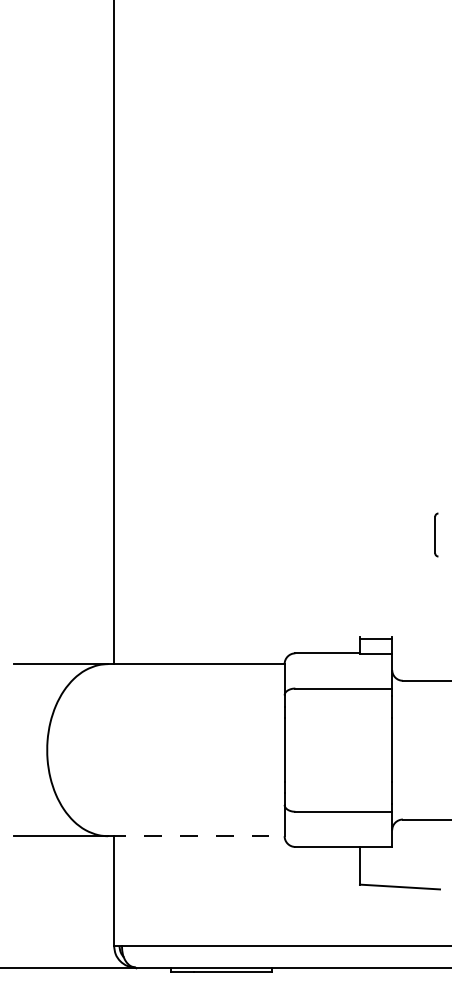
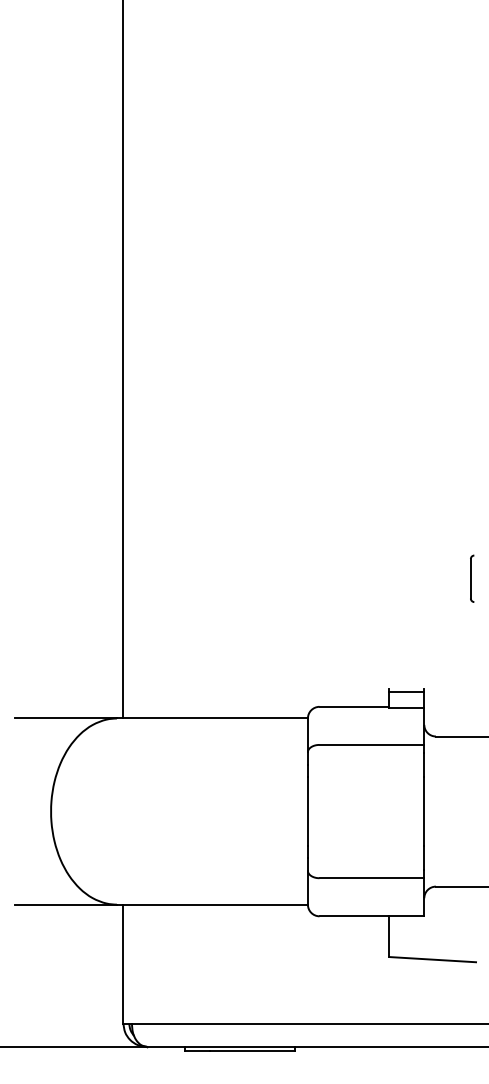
line: (196, 836) -> (212, 904), dashed -> solid

